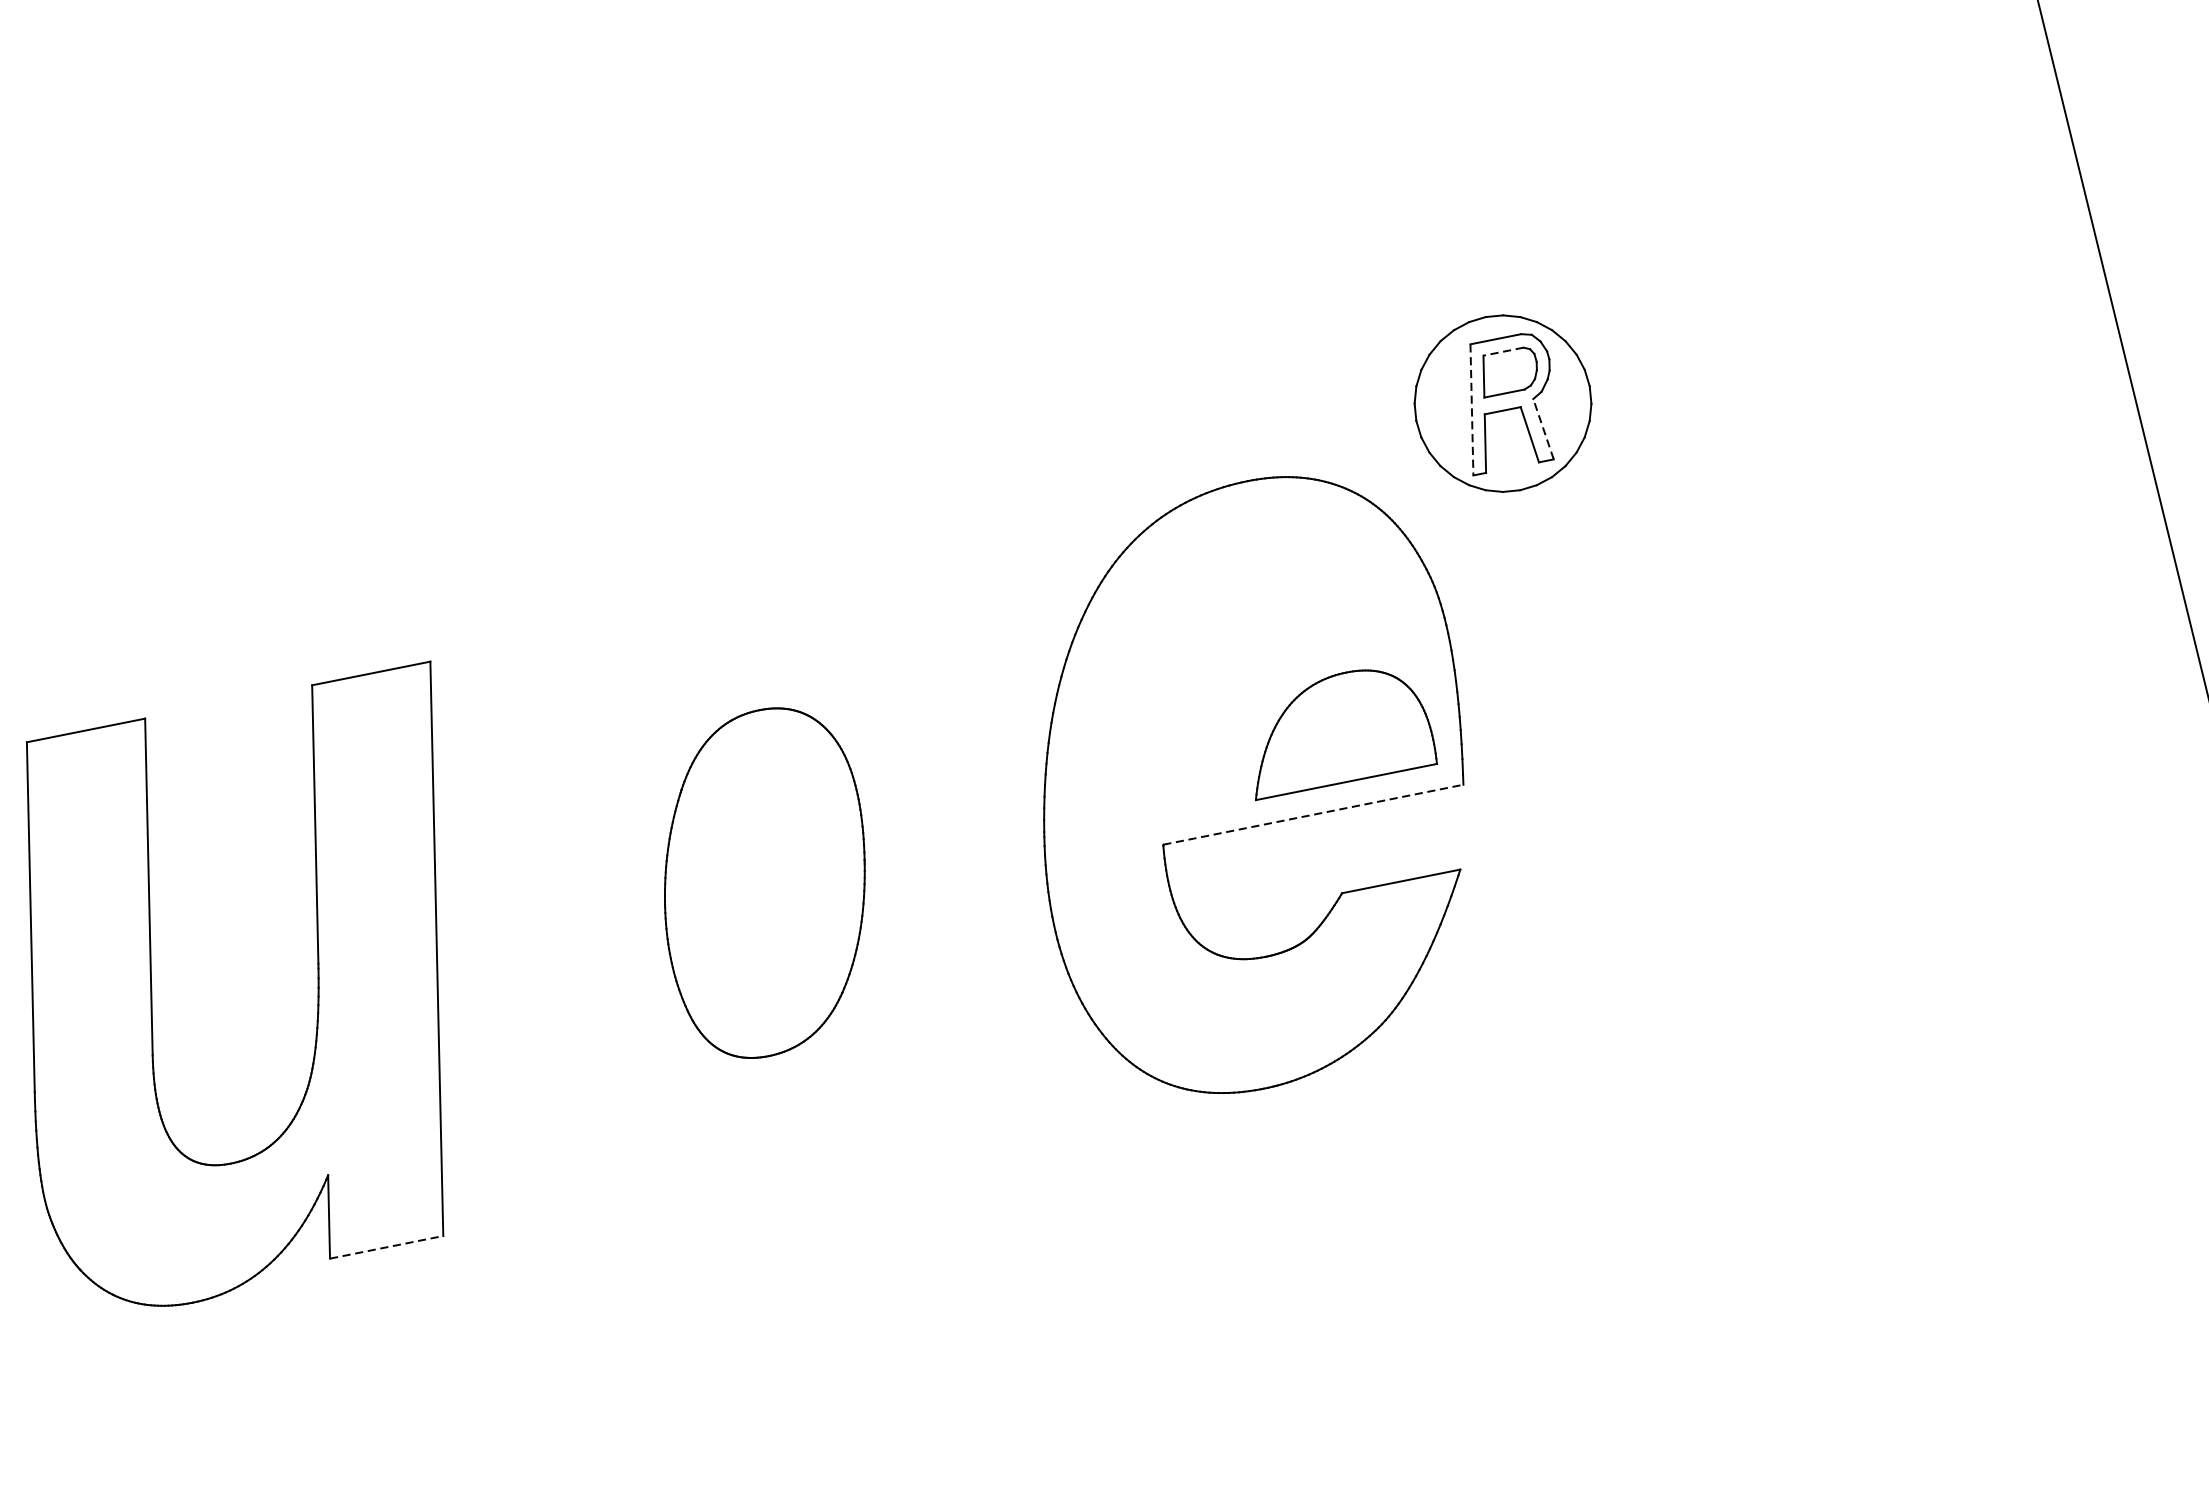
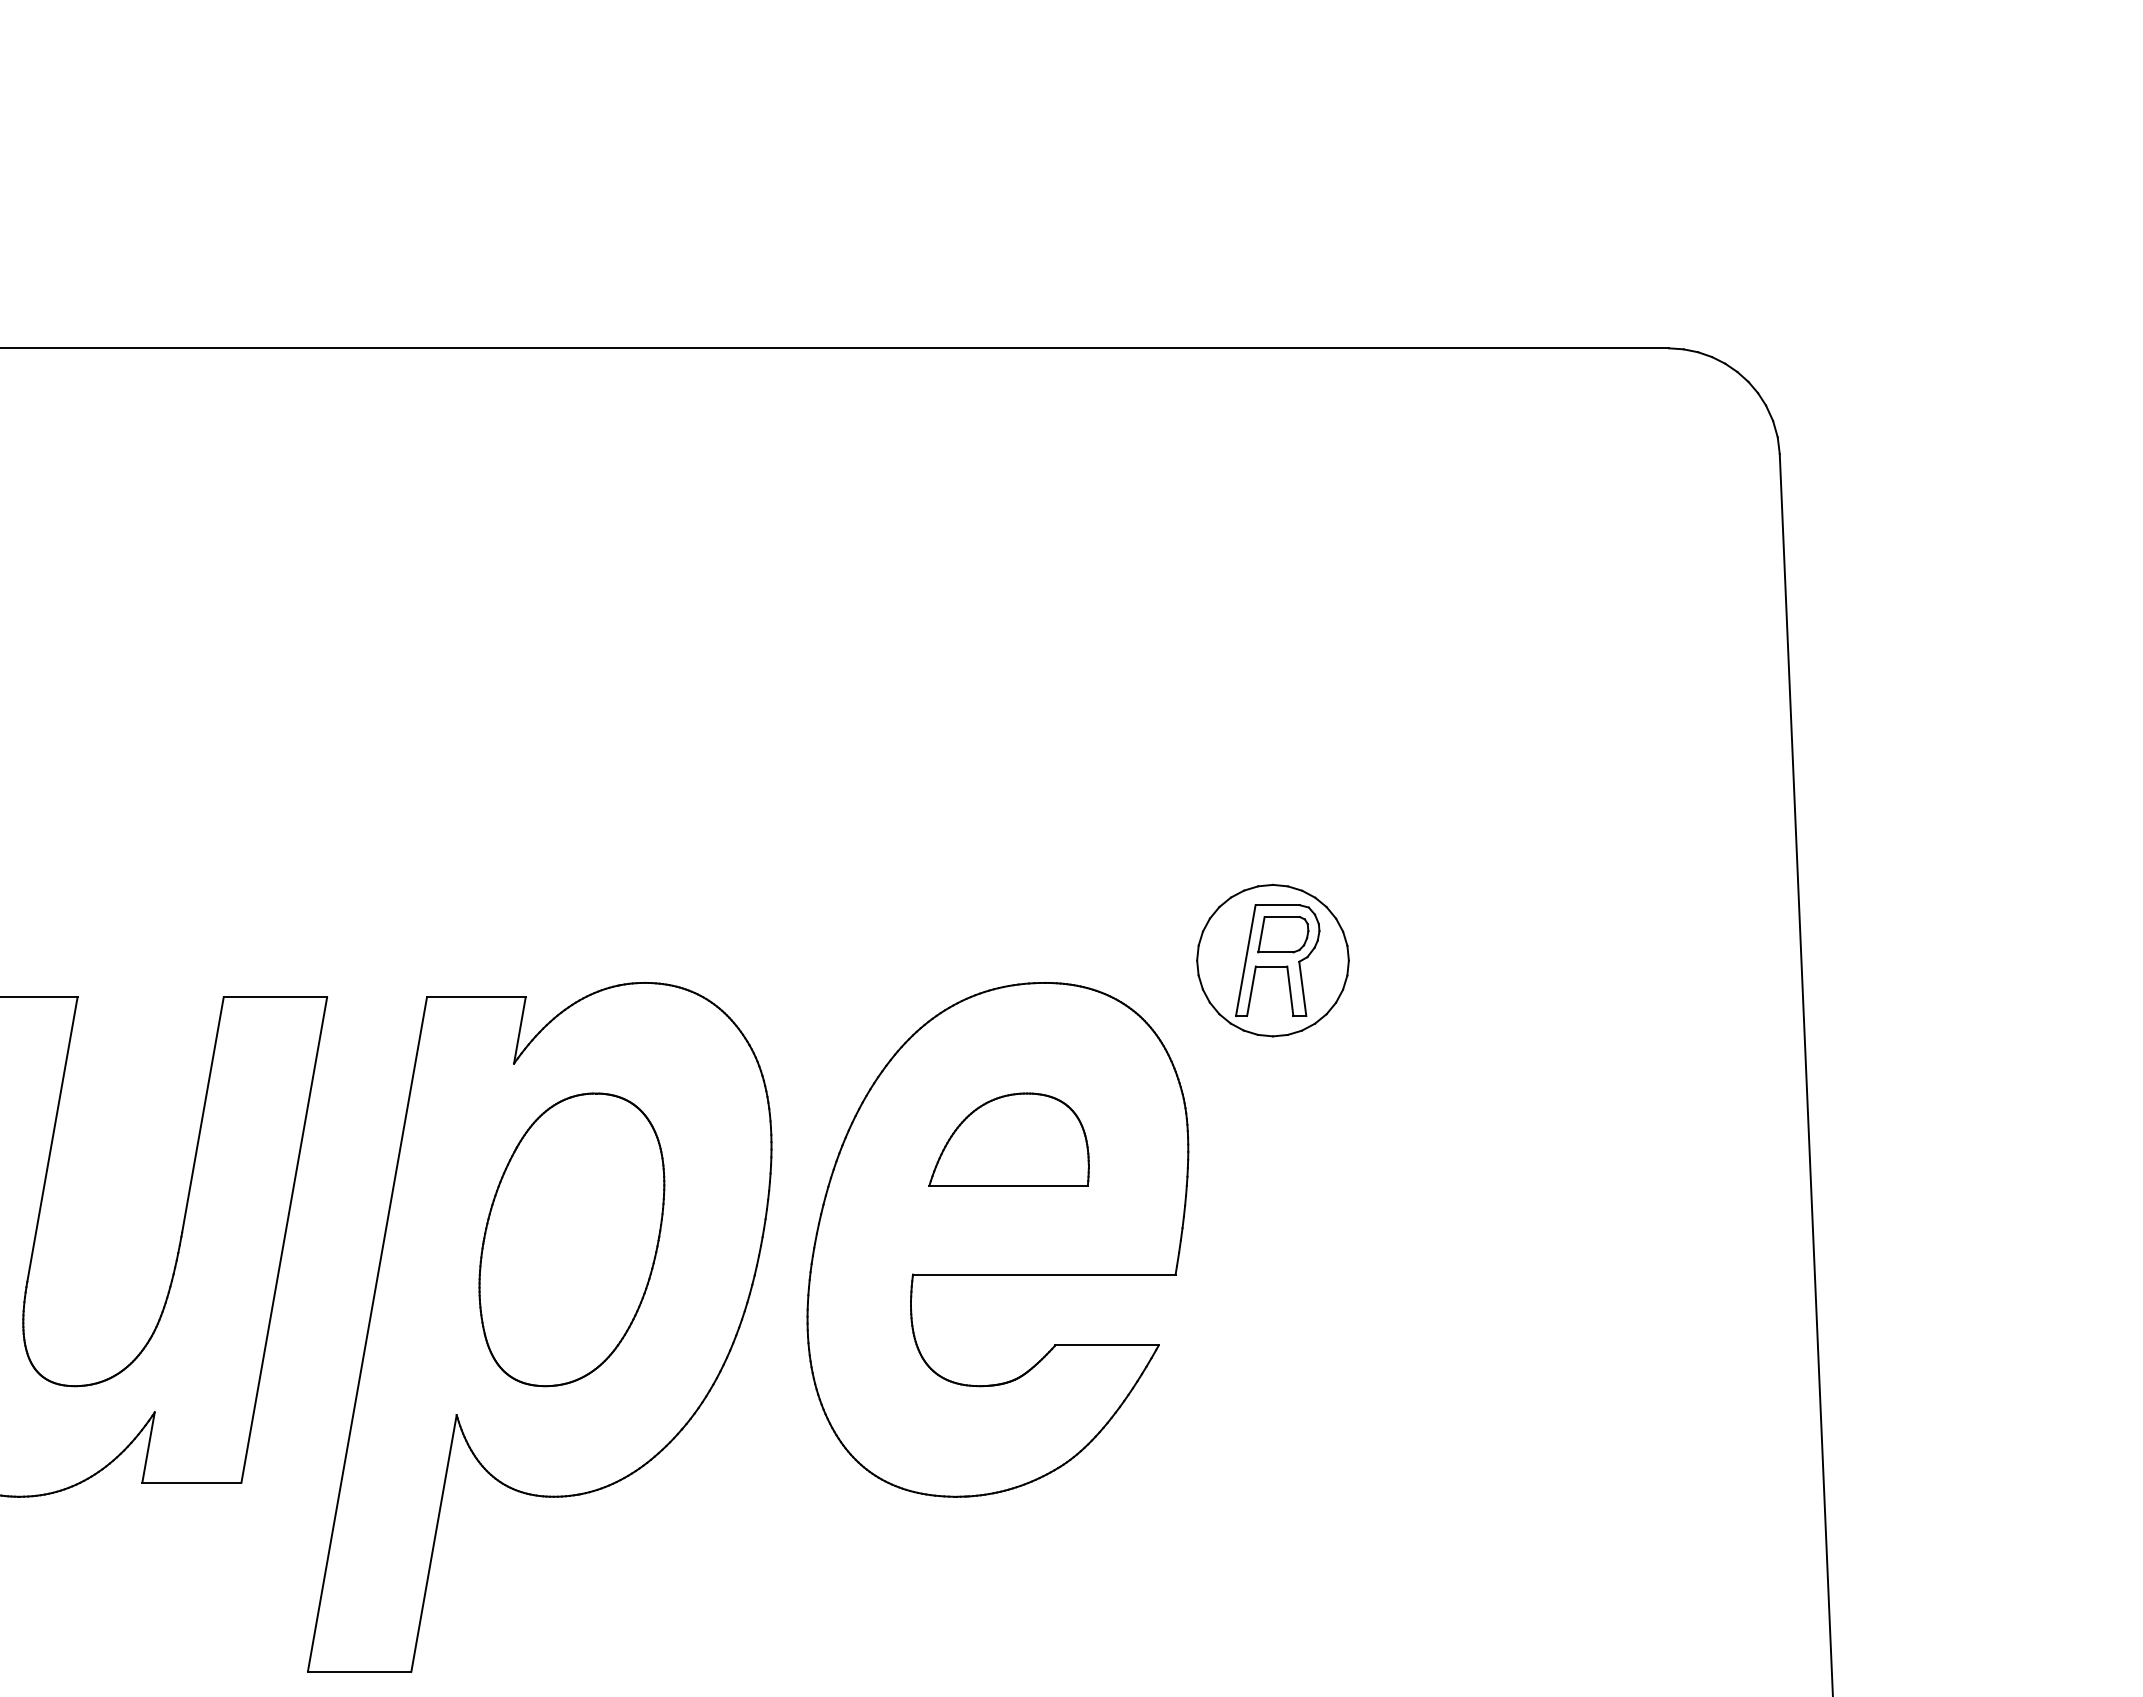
line: (1504, 352) -> (1282, 917), dashed -> solid
line: (1471, 410) -> (1245, 961), dashed -> solid
line: (1543, 428) -> (1302, 988), dashed -> solid
part: (1335, 729) -> (1008, 1139), moved
line: (1313, 814) -> (1044, 1274), dashed -> solid
part: (748, 990) -> (539, 1327), added
line: (386, 1247) -> (191, 1482), dashed -> solid

